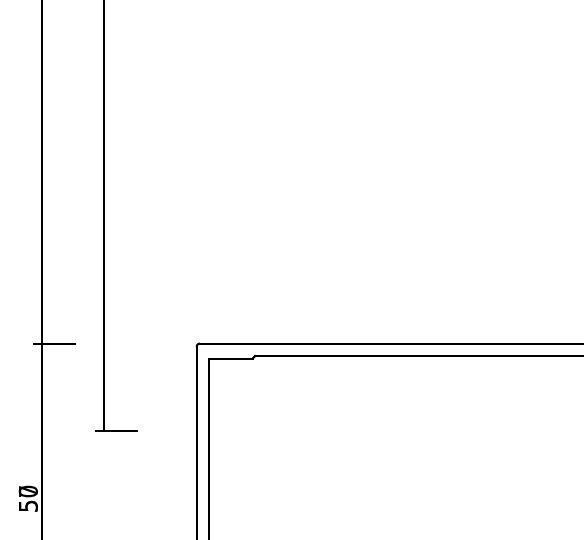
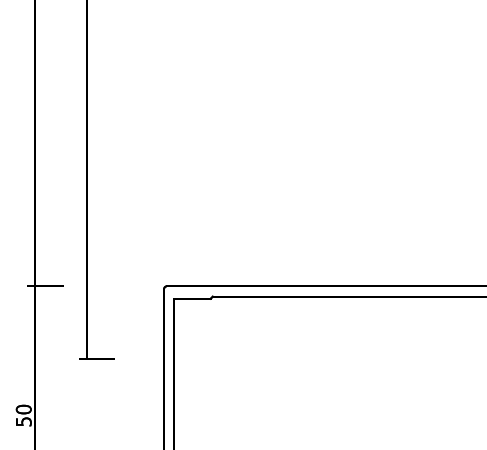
text: (27, 491) -> (23, 409), 57 -> 50

